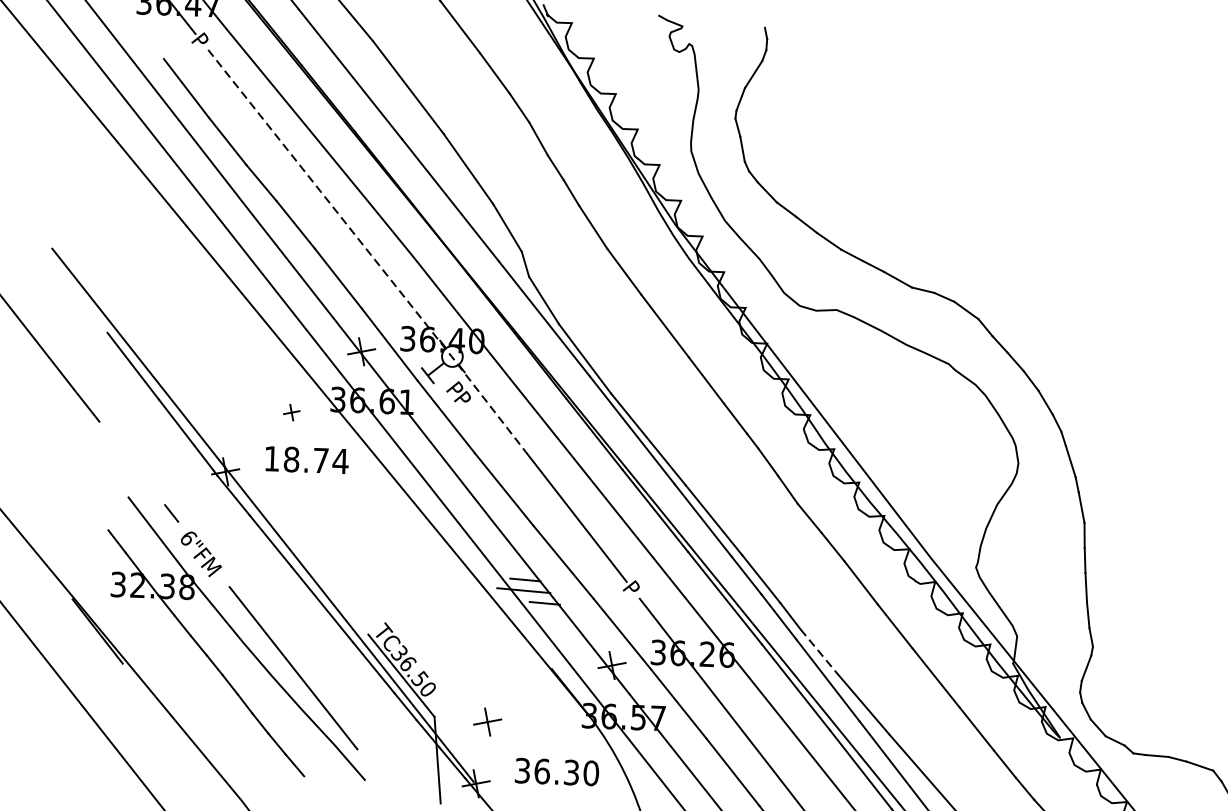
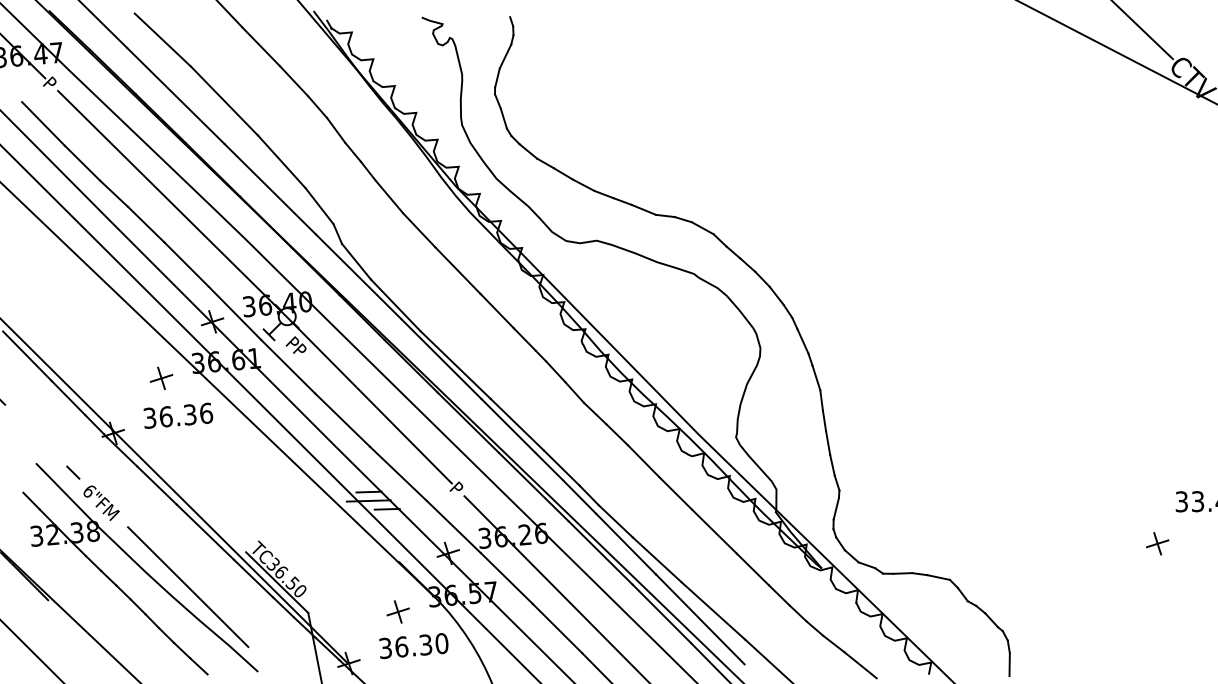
line: (367, 250) -> (207, 238), dashed -> solid
part: (291, 412) -> (161, 378), size x1.67
text: (306, 459) -> (178, 415), 18.74 -> 36.36
line: (819, 651) -> (616, 521), dashed -> solid
part: (486, 721) -> (397, 611), moved

